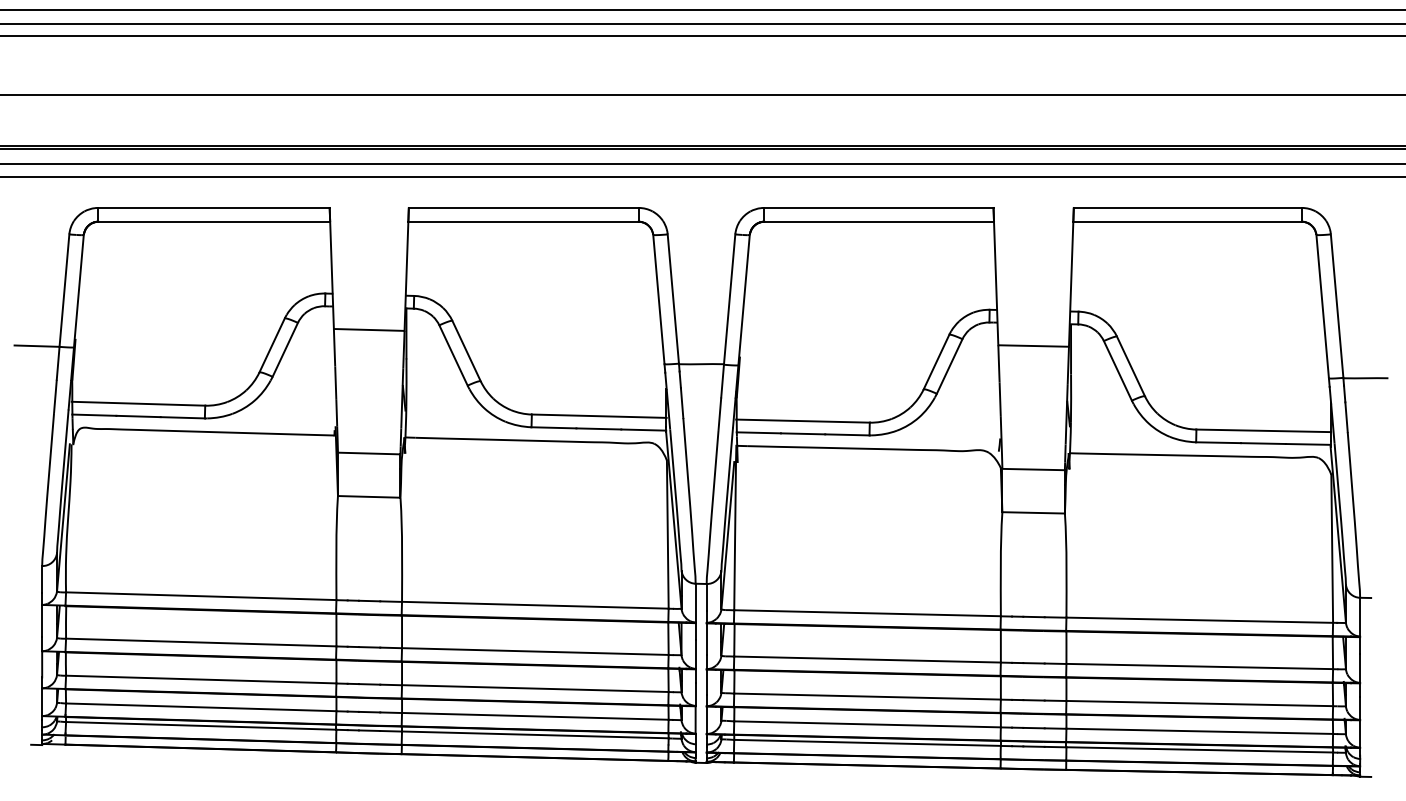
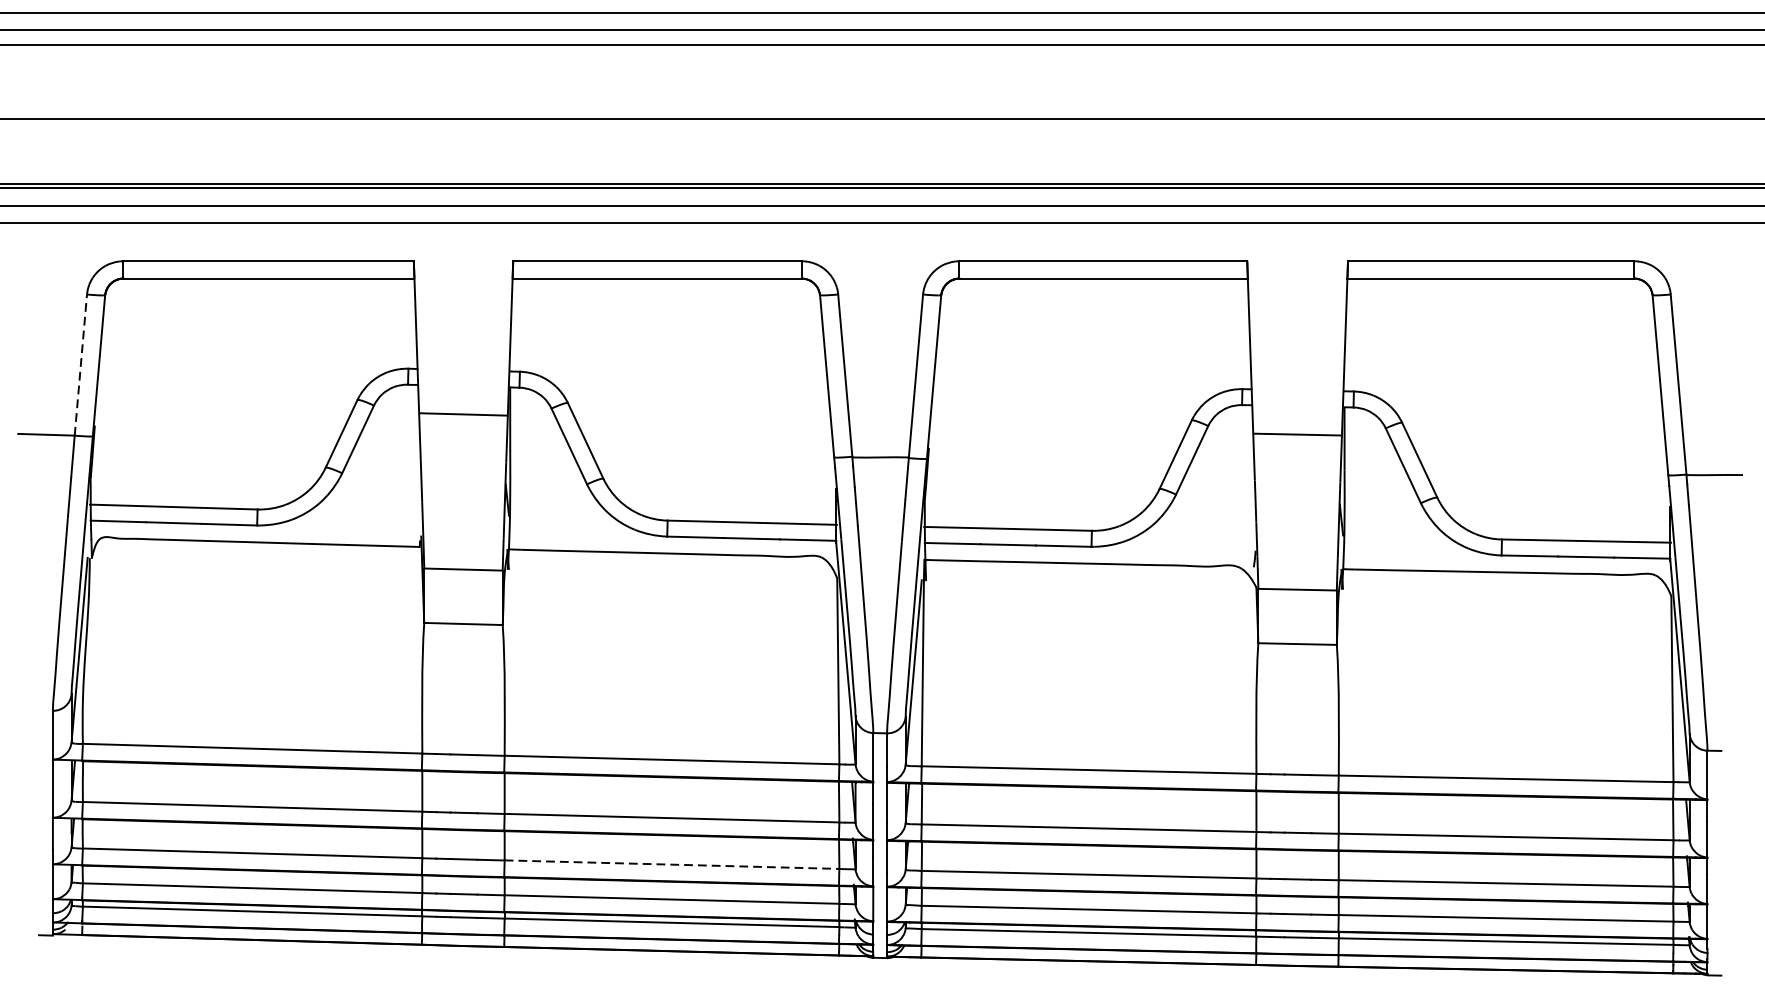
line: (64, 290) -> (80, 364), solid -> dashed
line: (535, 688) -> (672, 864), solid -> dashed

